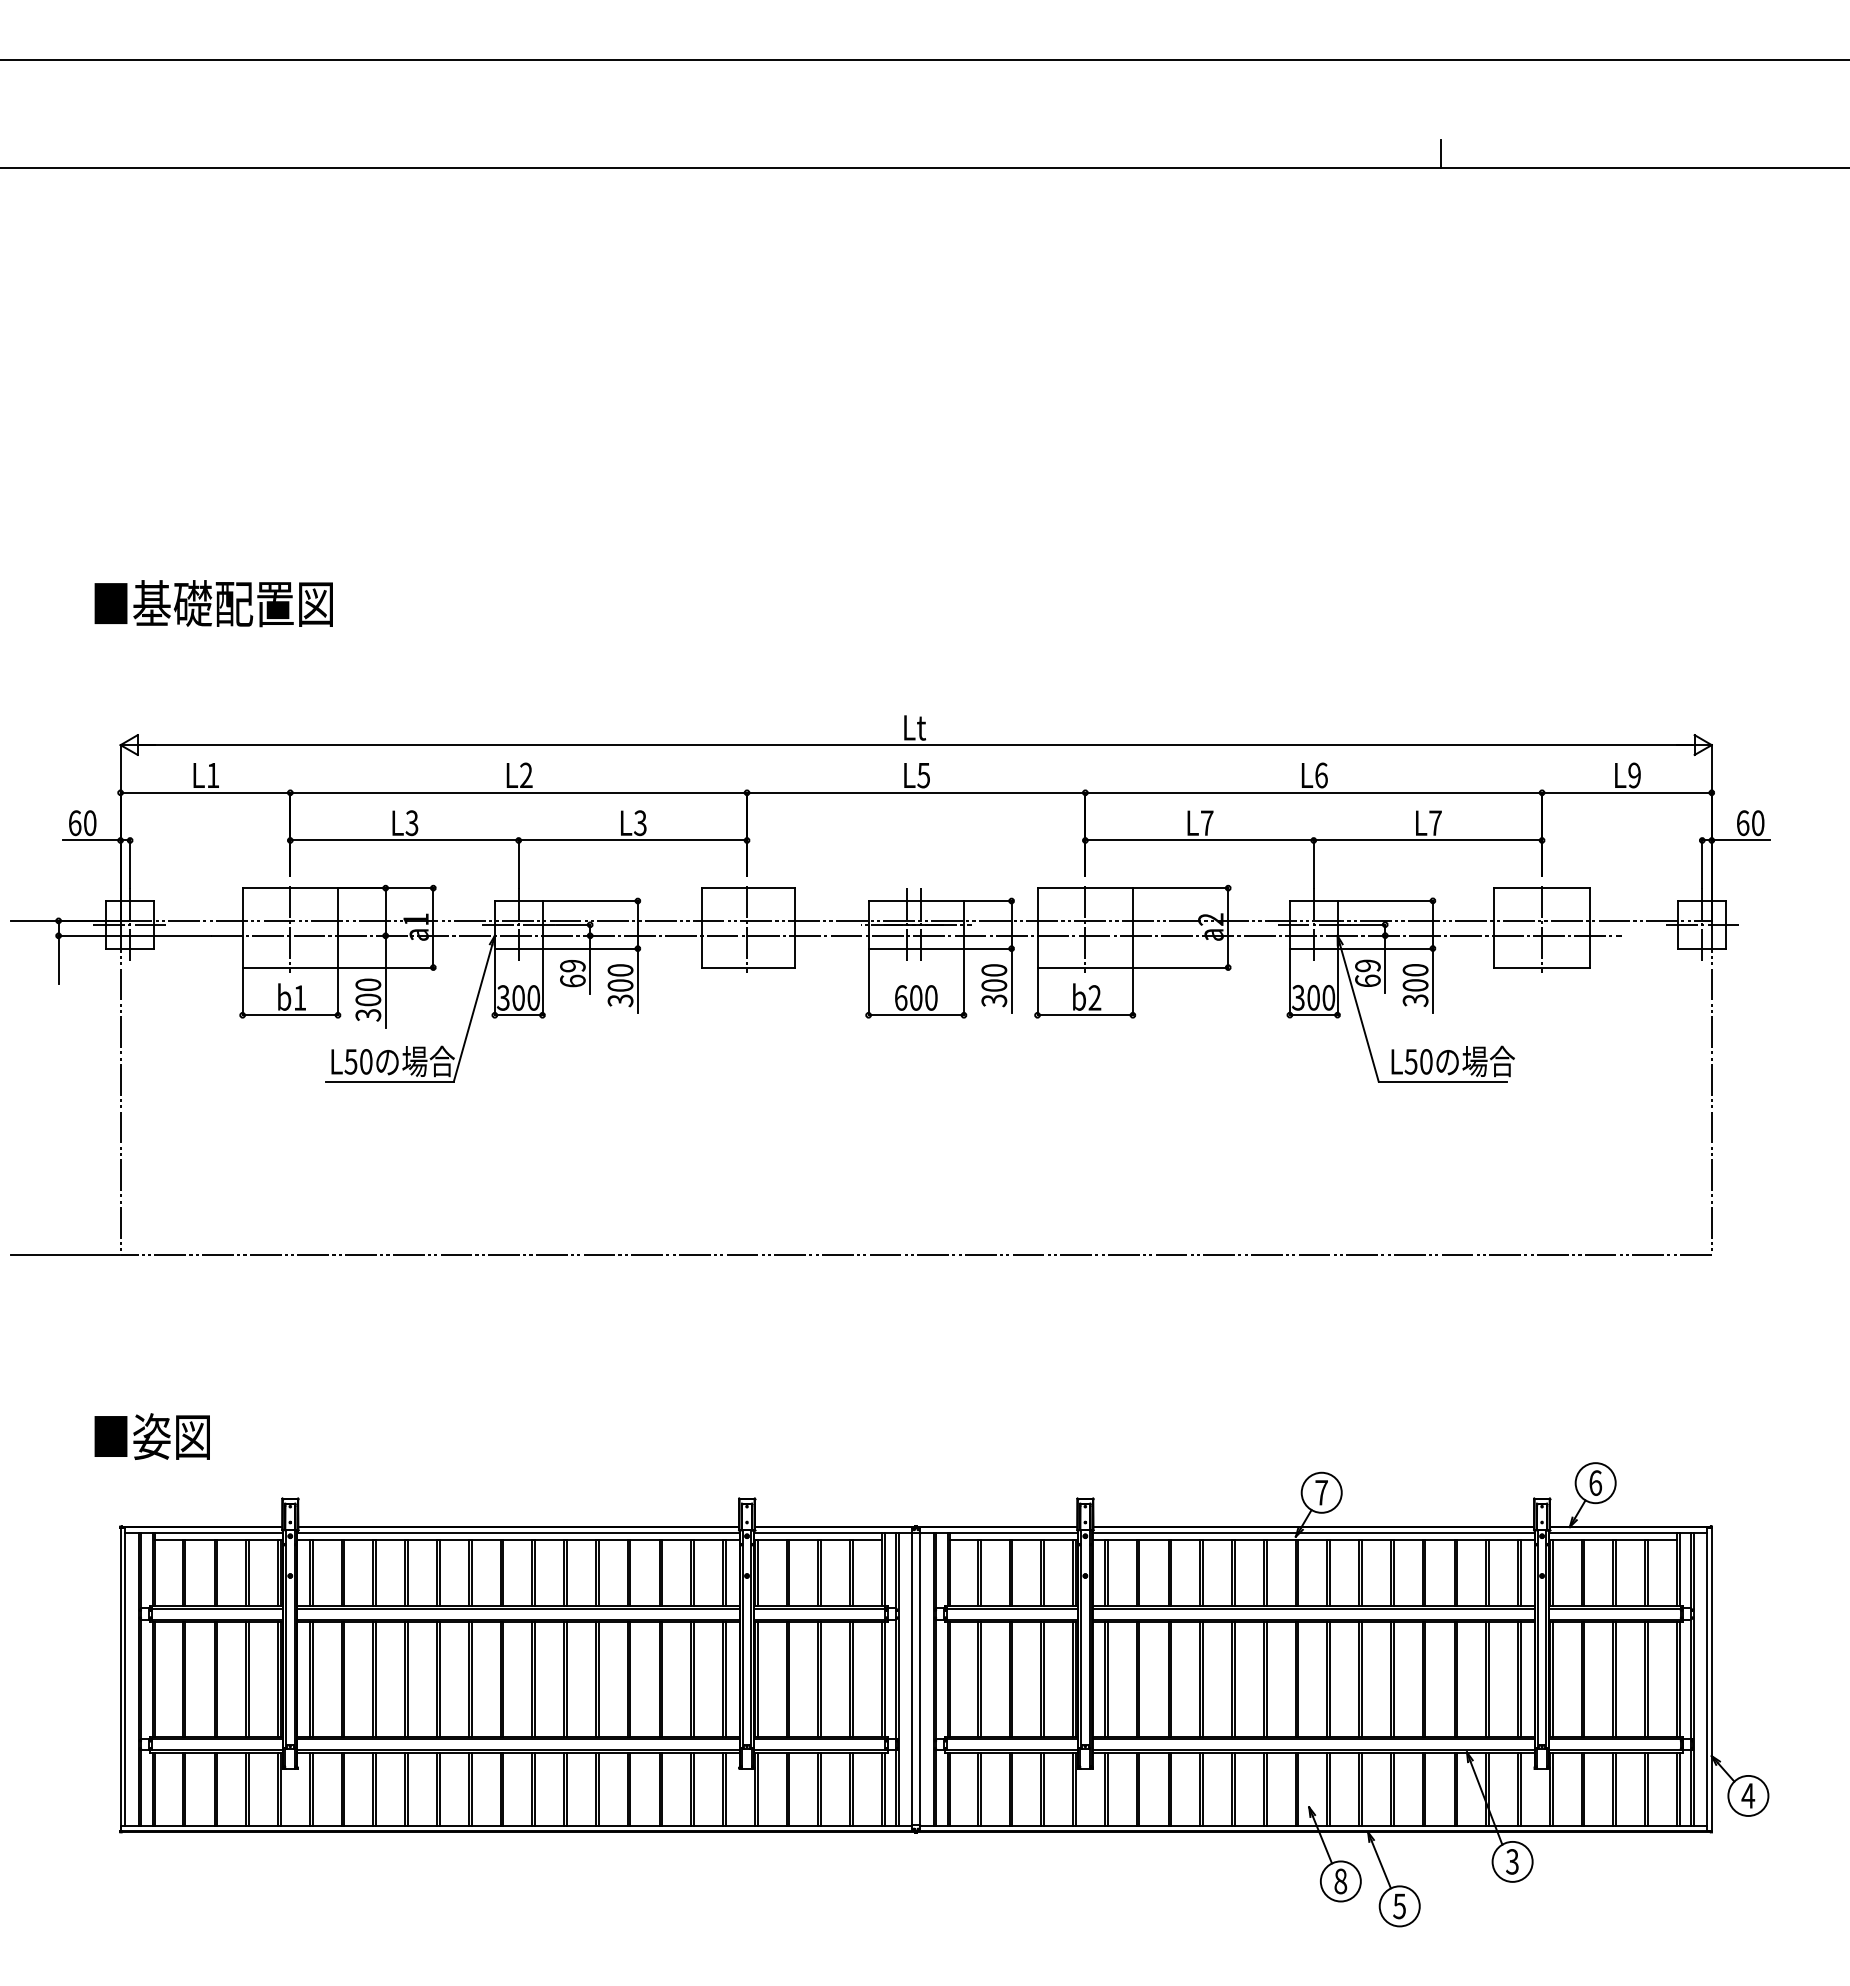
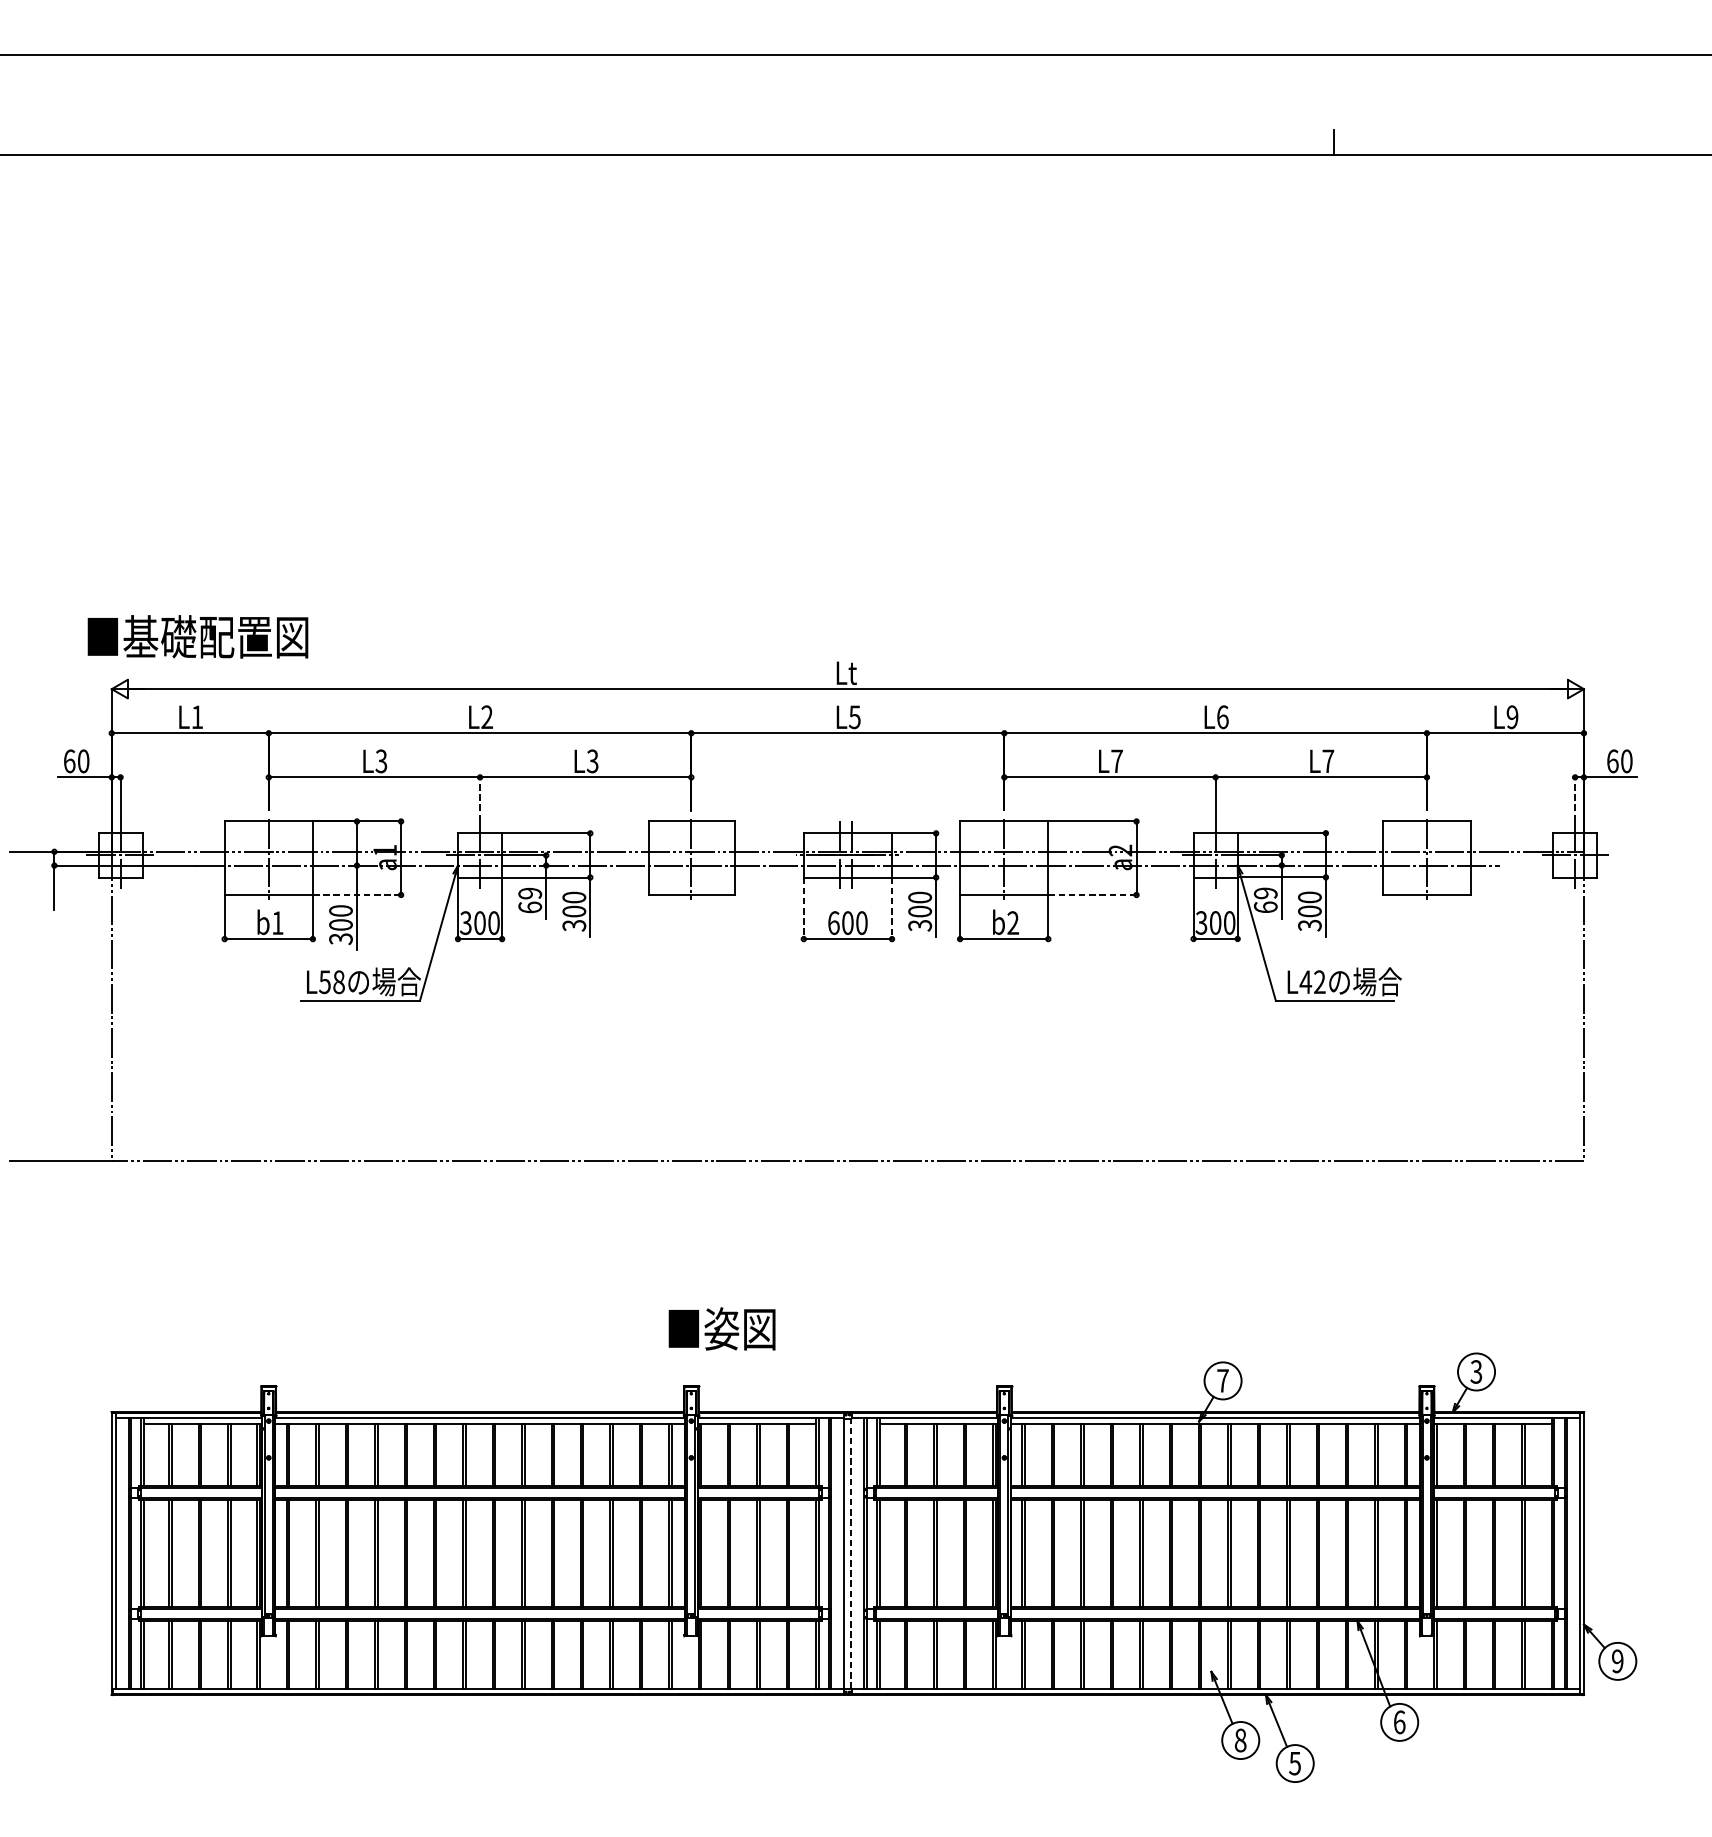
text: (213, 603) -> (197, 636), moved
line: (518, 864) -> (479, 799), solid -> dashed
line: (1702, 864) -> (1575, 799), solid -> dashed
line: (385, 967) -> (356, 894), solid -> dashed
line: (1180, 967) -> (1092, 894), solid -> dashed
line: (868, 982) -> (803, 908), solid -> dashed
line: (963, 982) -> (891, 908), solid -> dashed
text: (366, 1061) -> (339, 981), L50 -> L58
text: (1418, 1061) -> (1312, 981), L50 -> L42
text: (151, 1436) -> (721, 1328), moved
text: (1595, 1482) -> (1476, 1371), 6 -> 3
line: (920, 1679) -> (851, 1553), solid -> dashed
text: (1748, 1795) -> (1617, 1660), 4 -> 9
text: (1512, 1861) -> (1399, 1722), 3 -> 6

